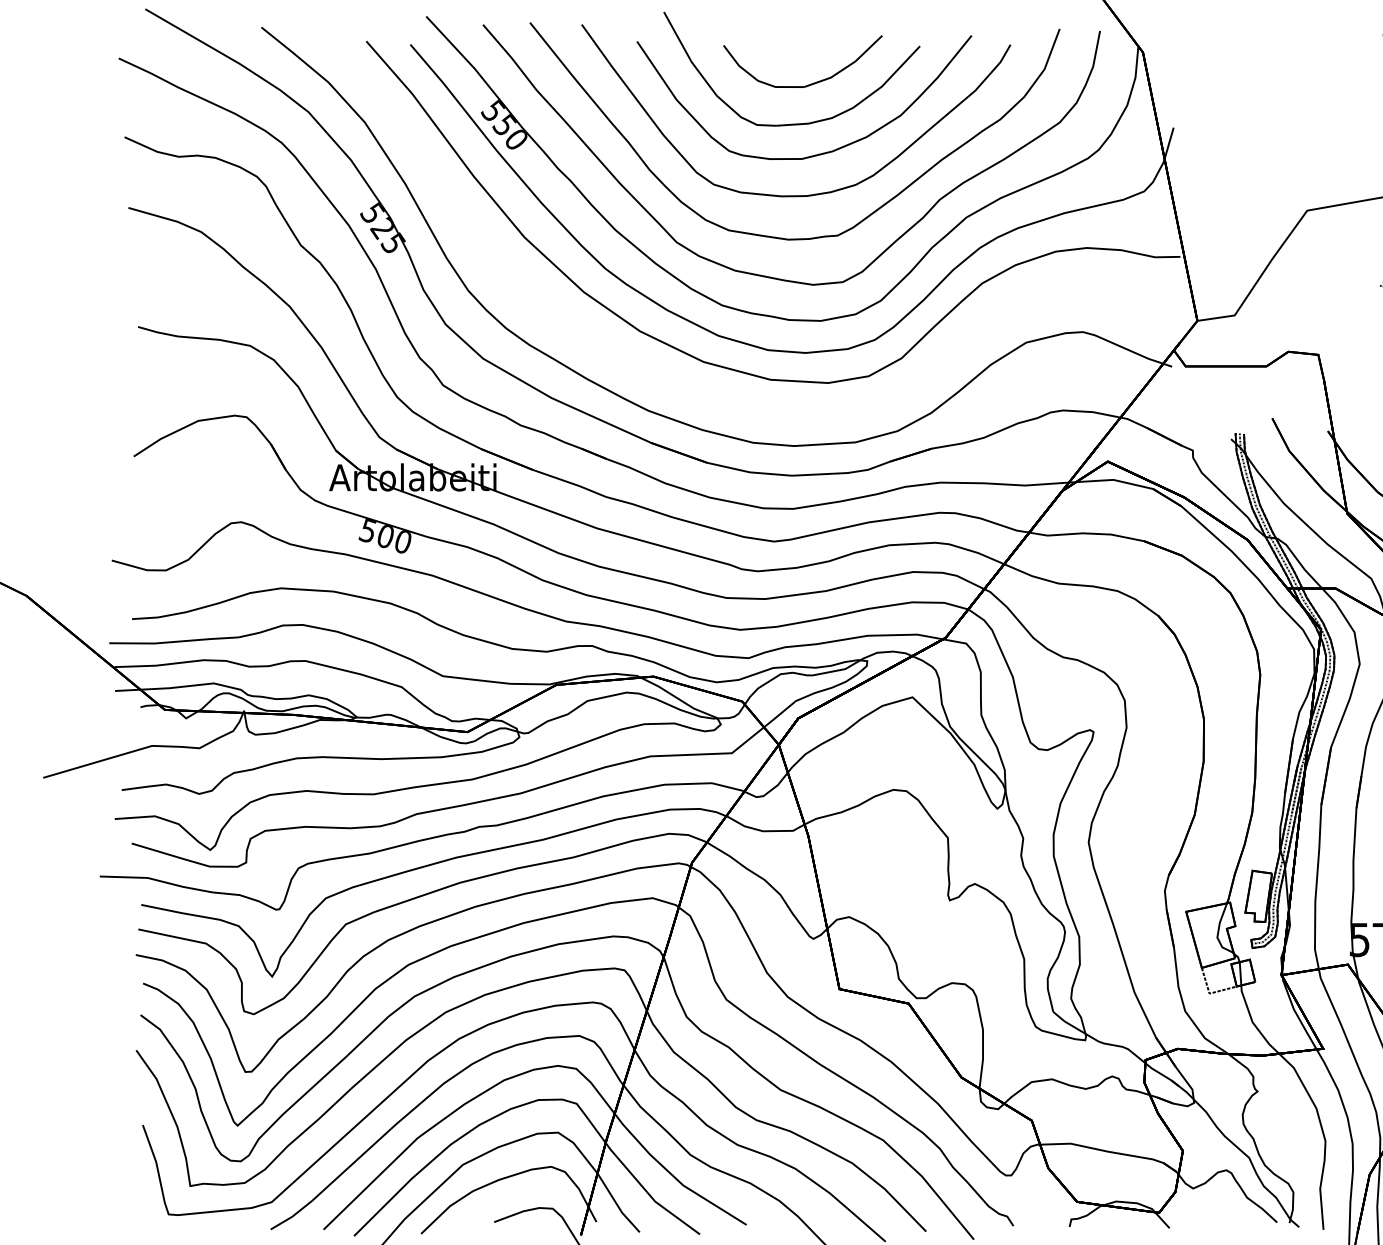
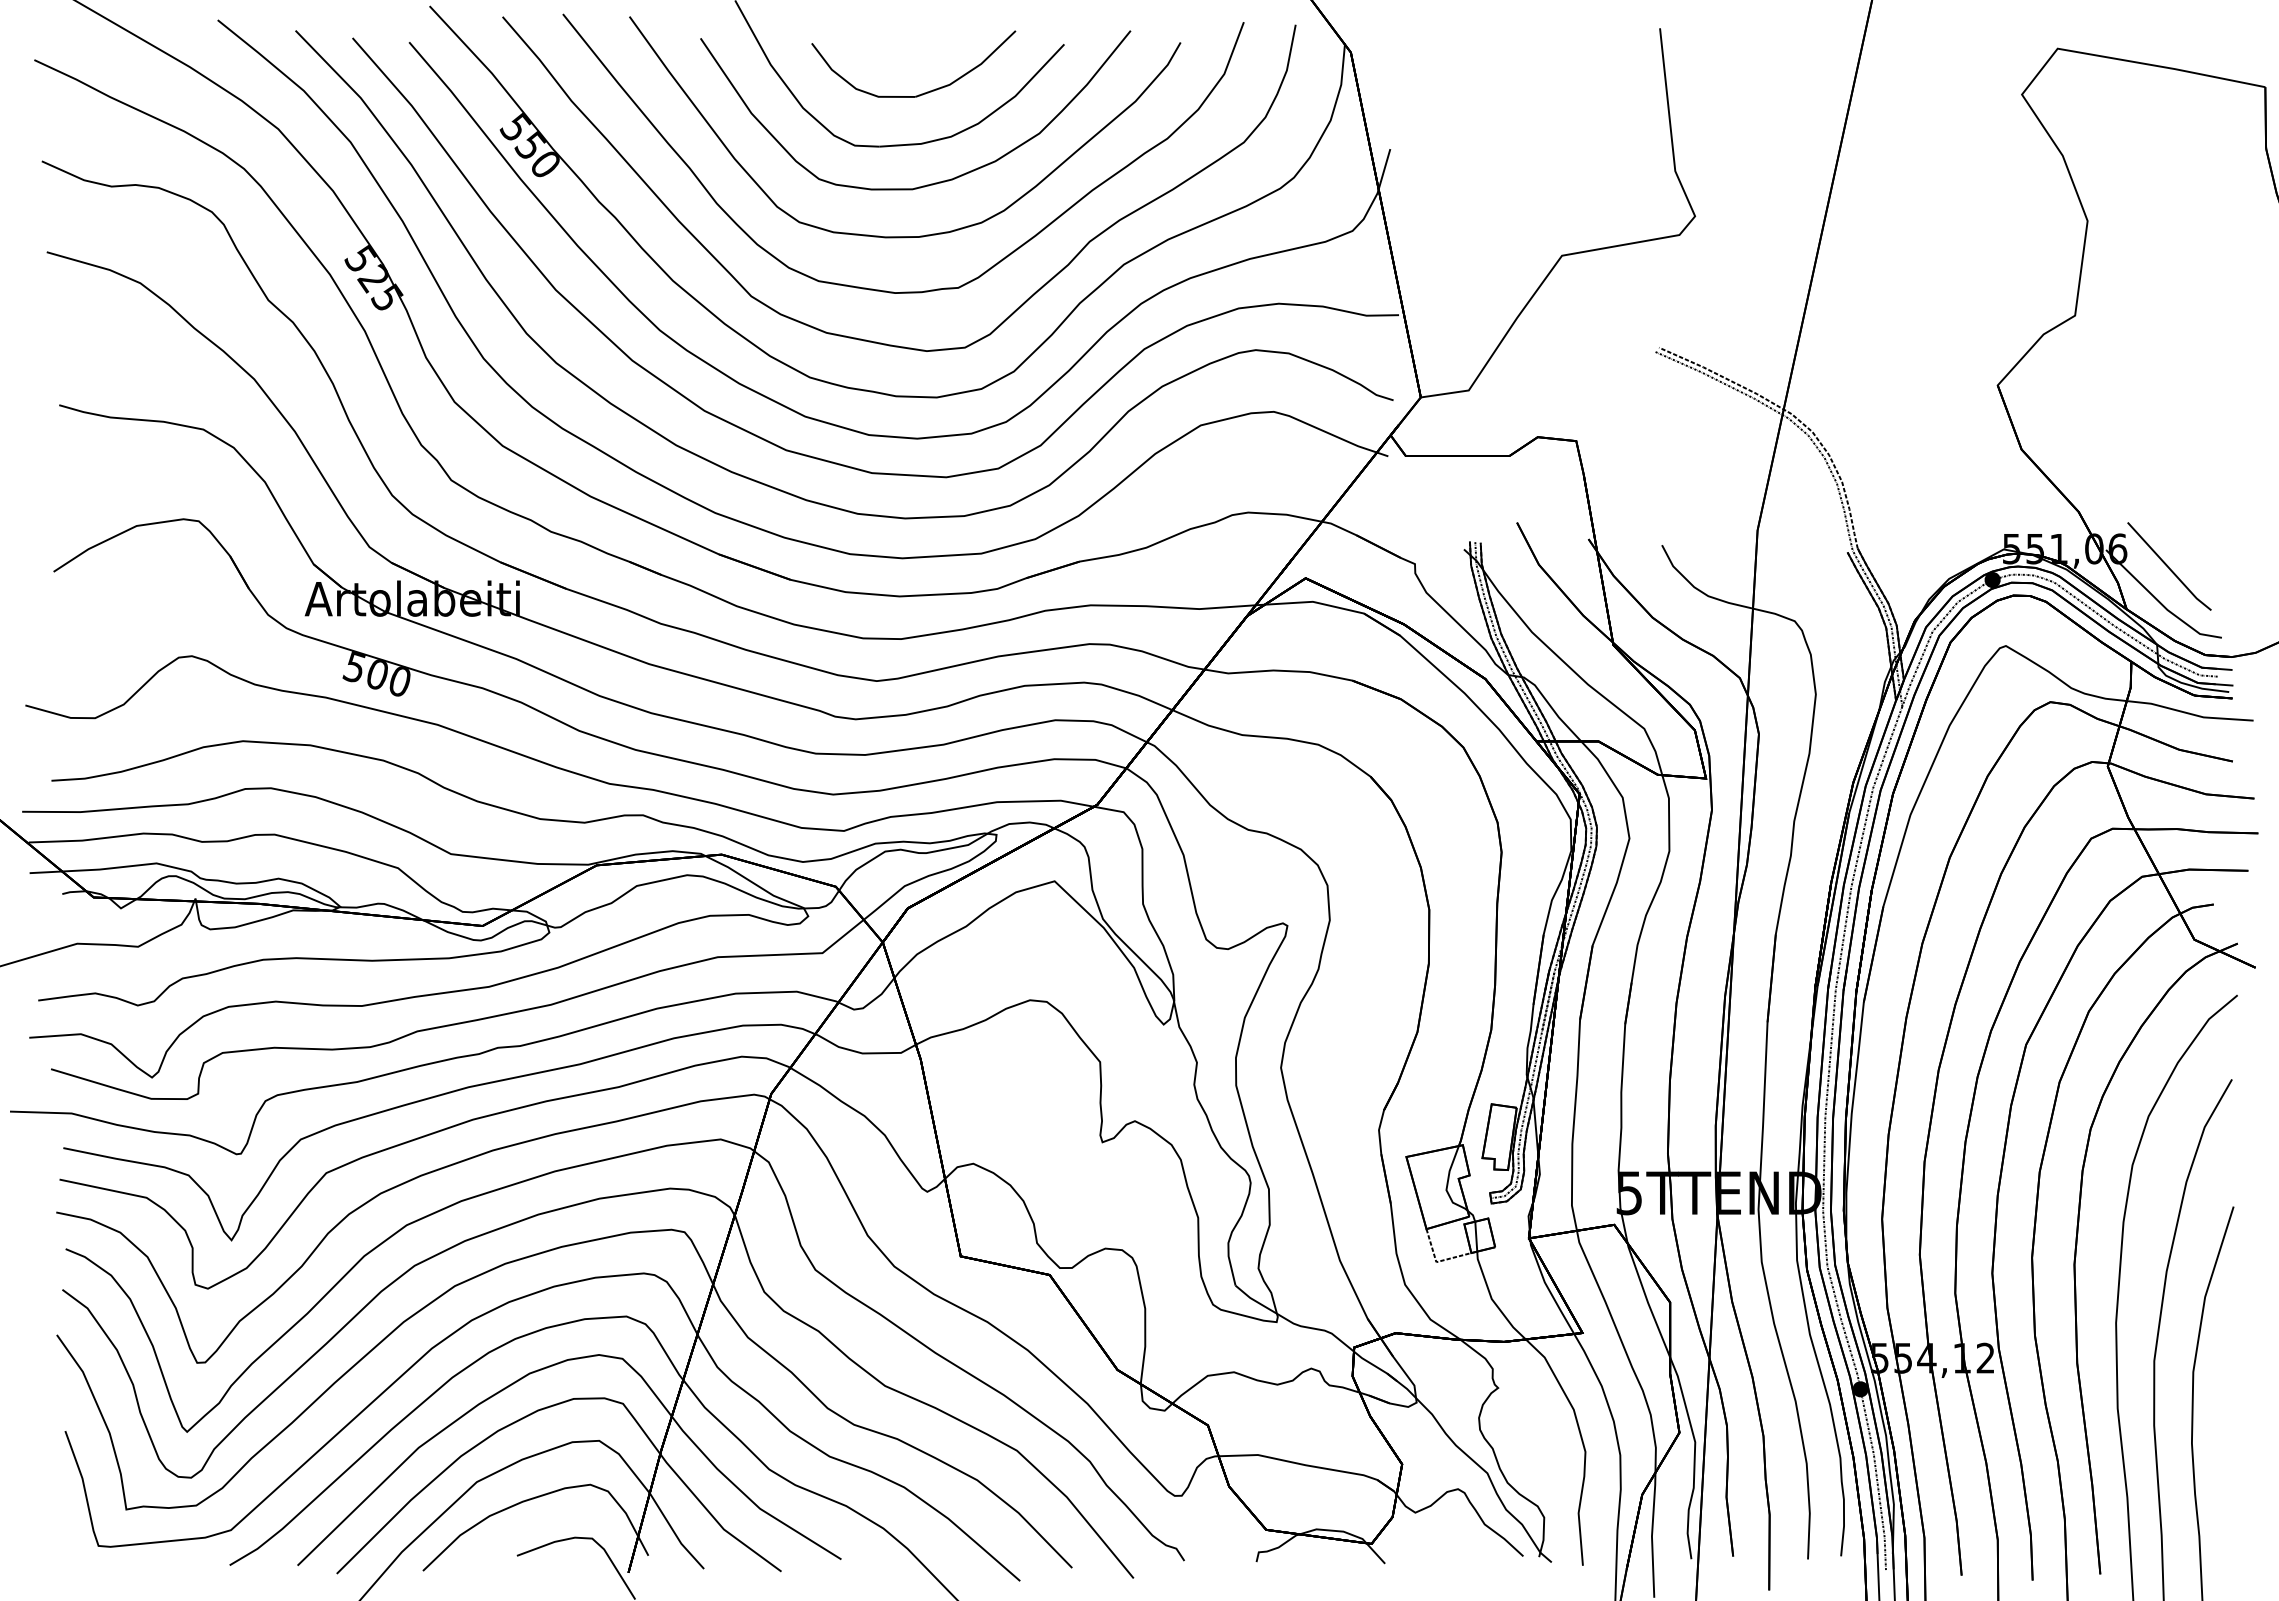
curve: (683, 386) -> (760, 481), added

